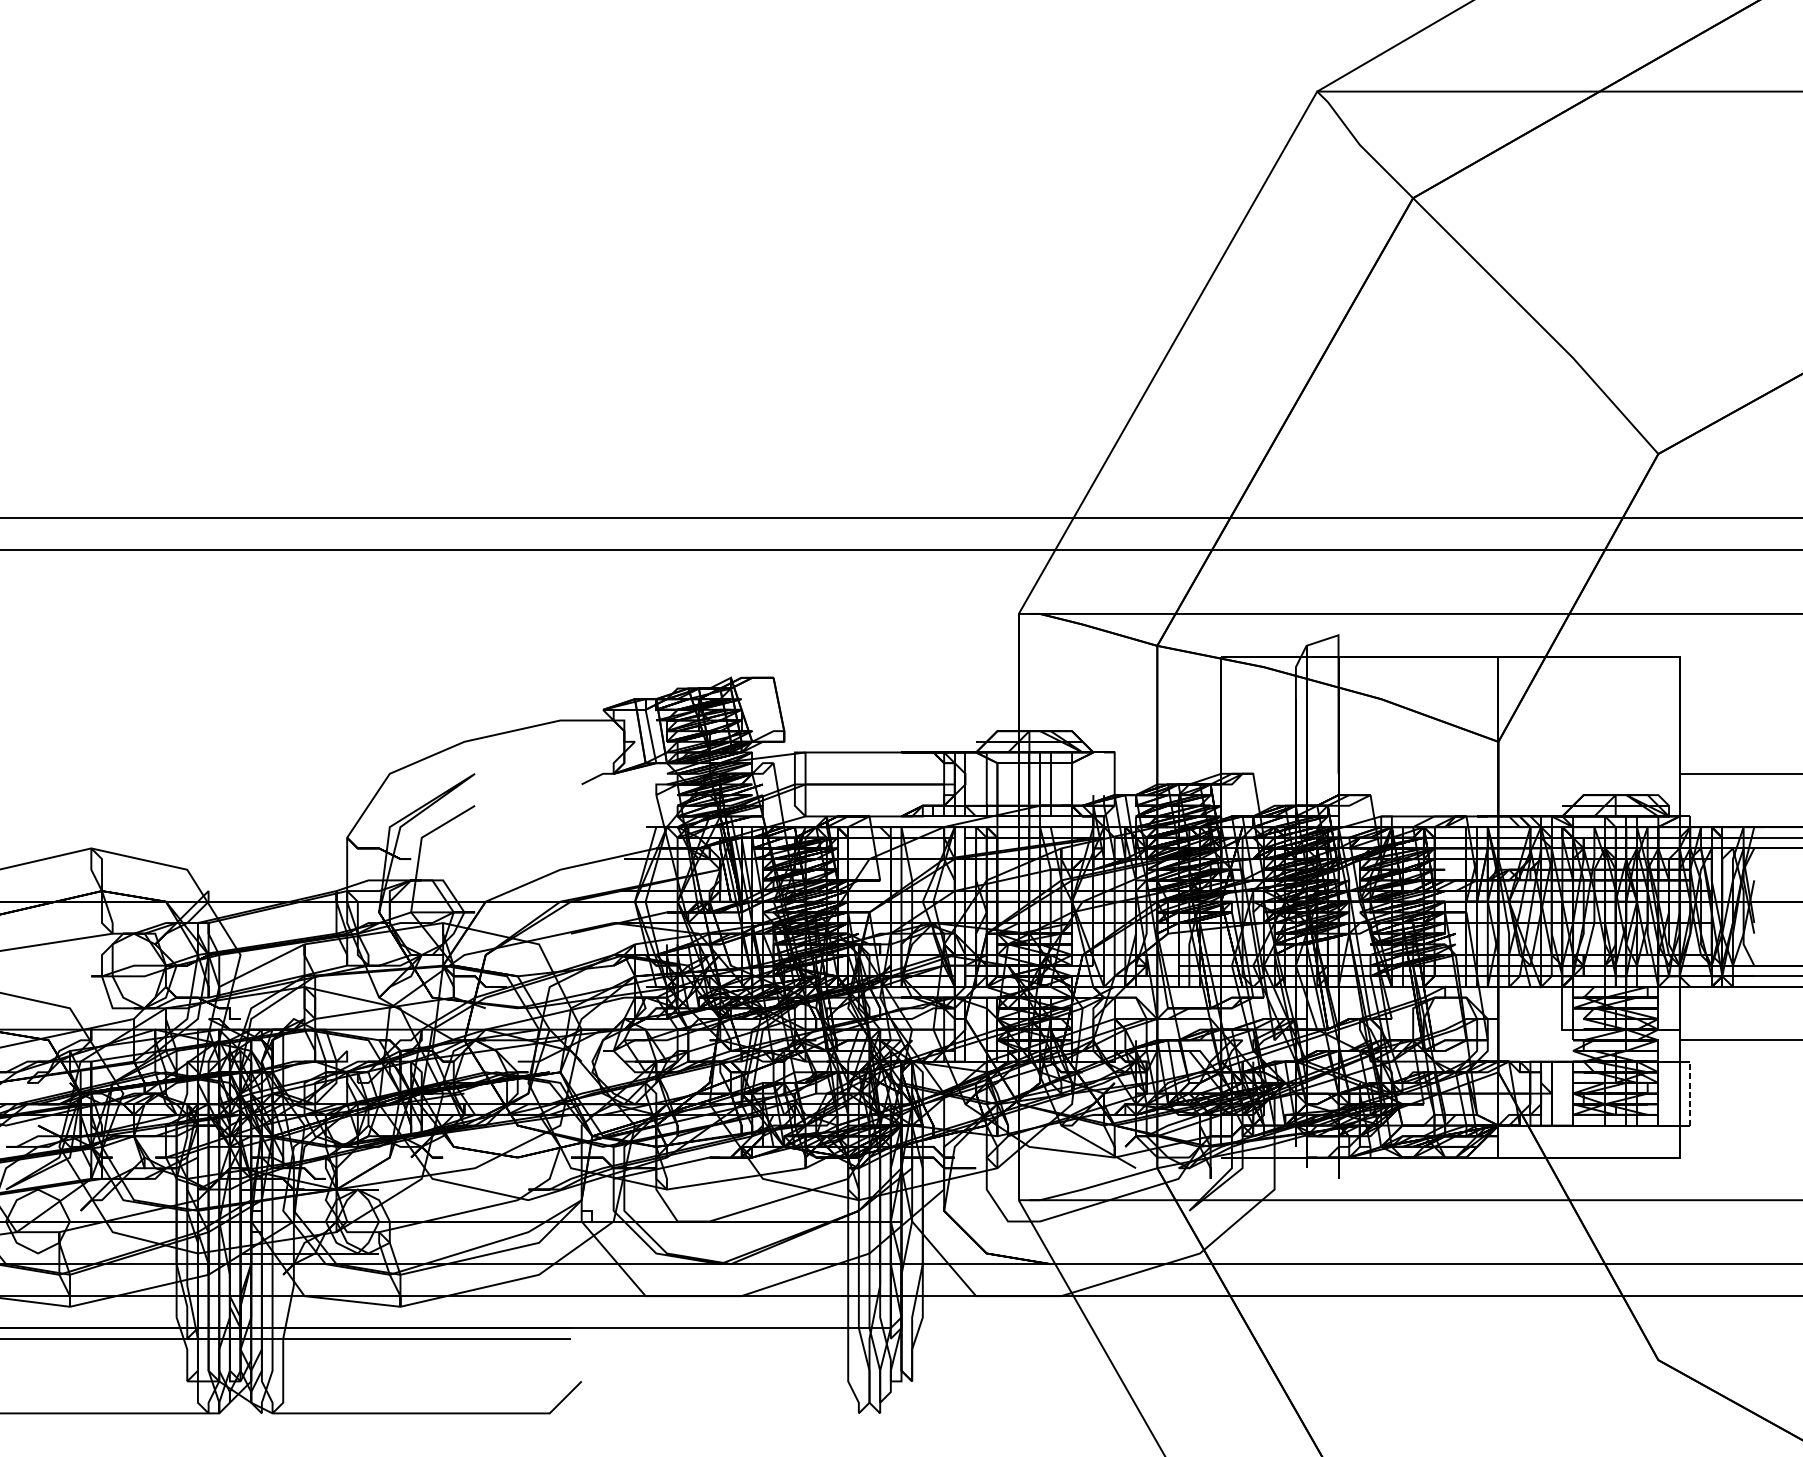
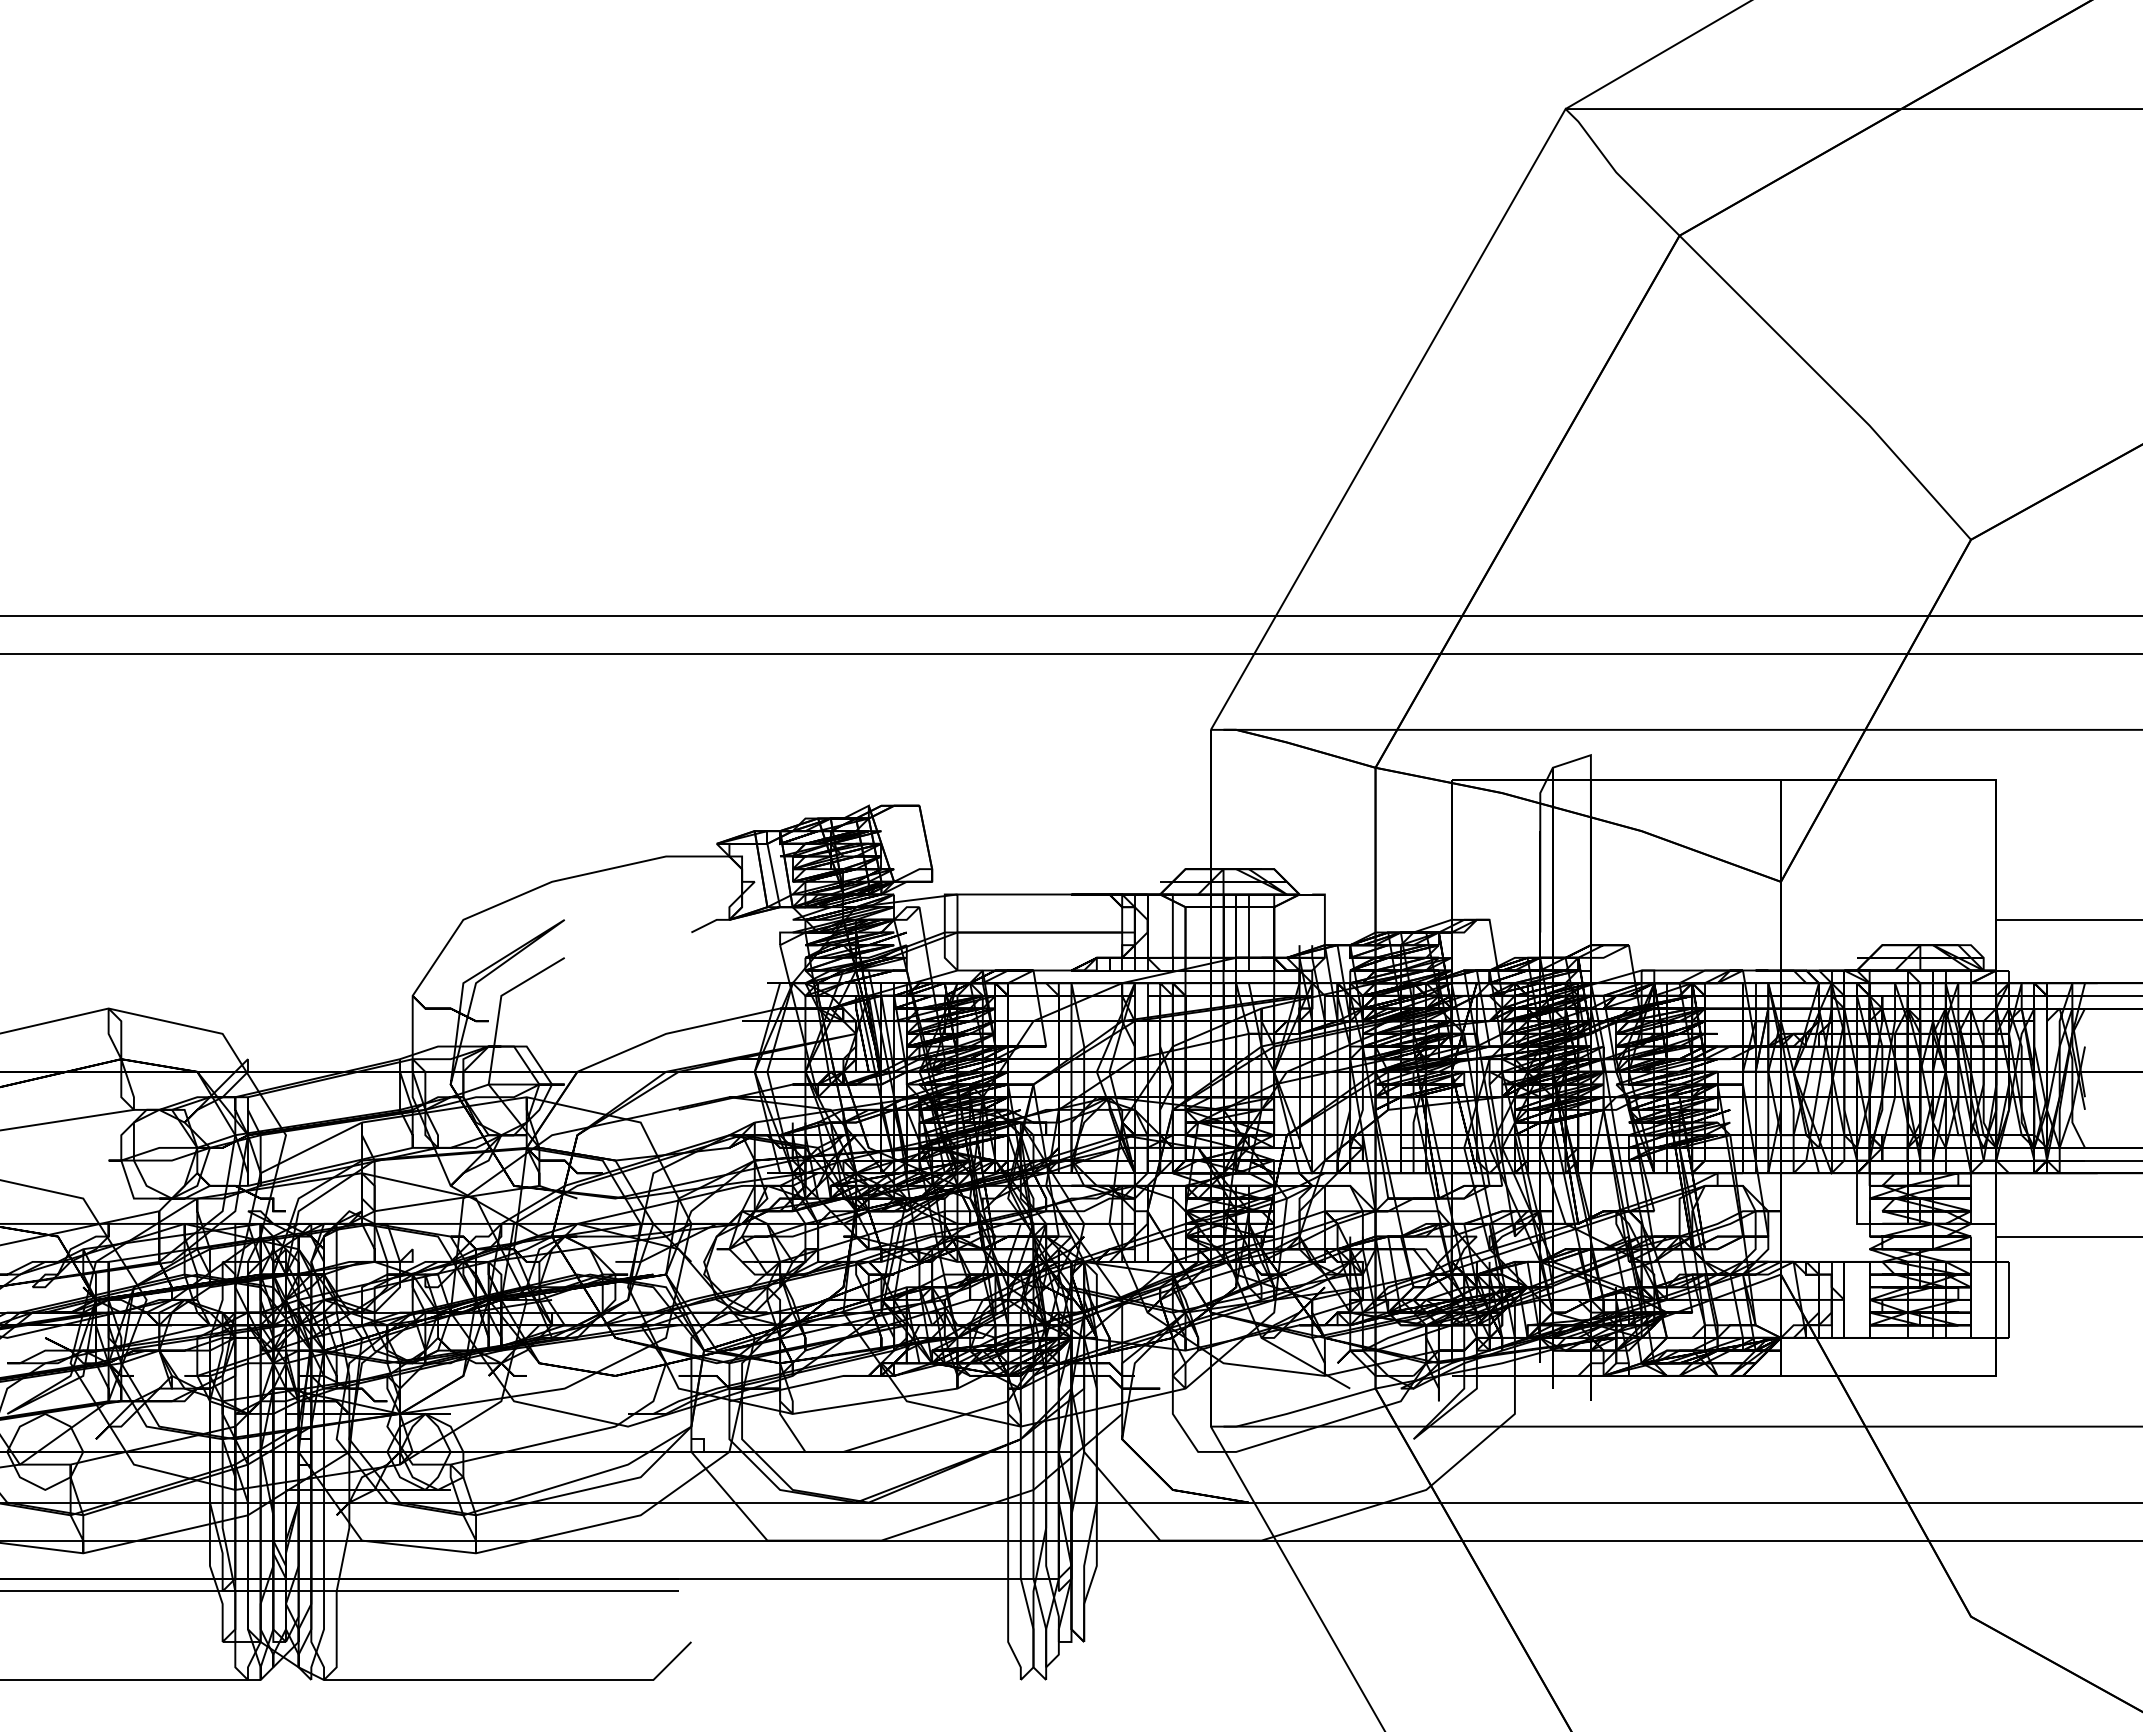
line: (1690, 1093) -> (2009, 1299), dashed -> solid

